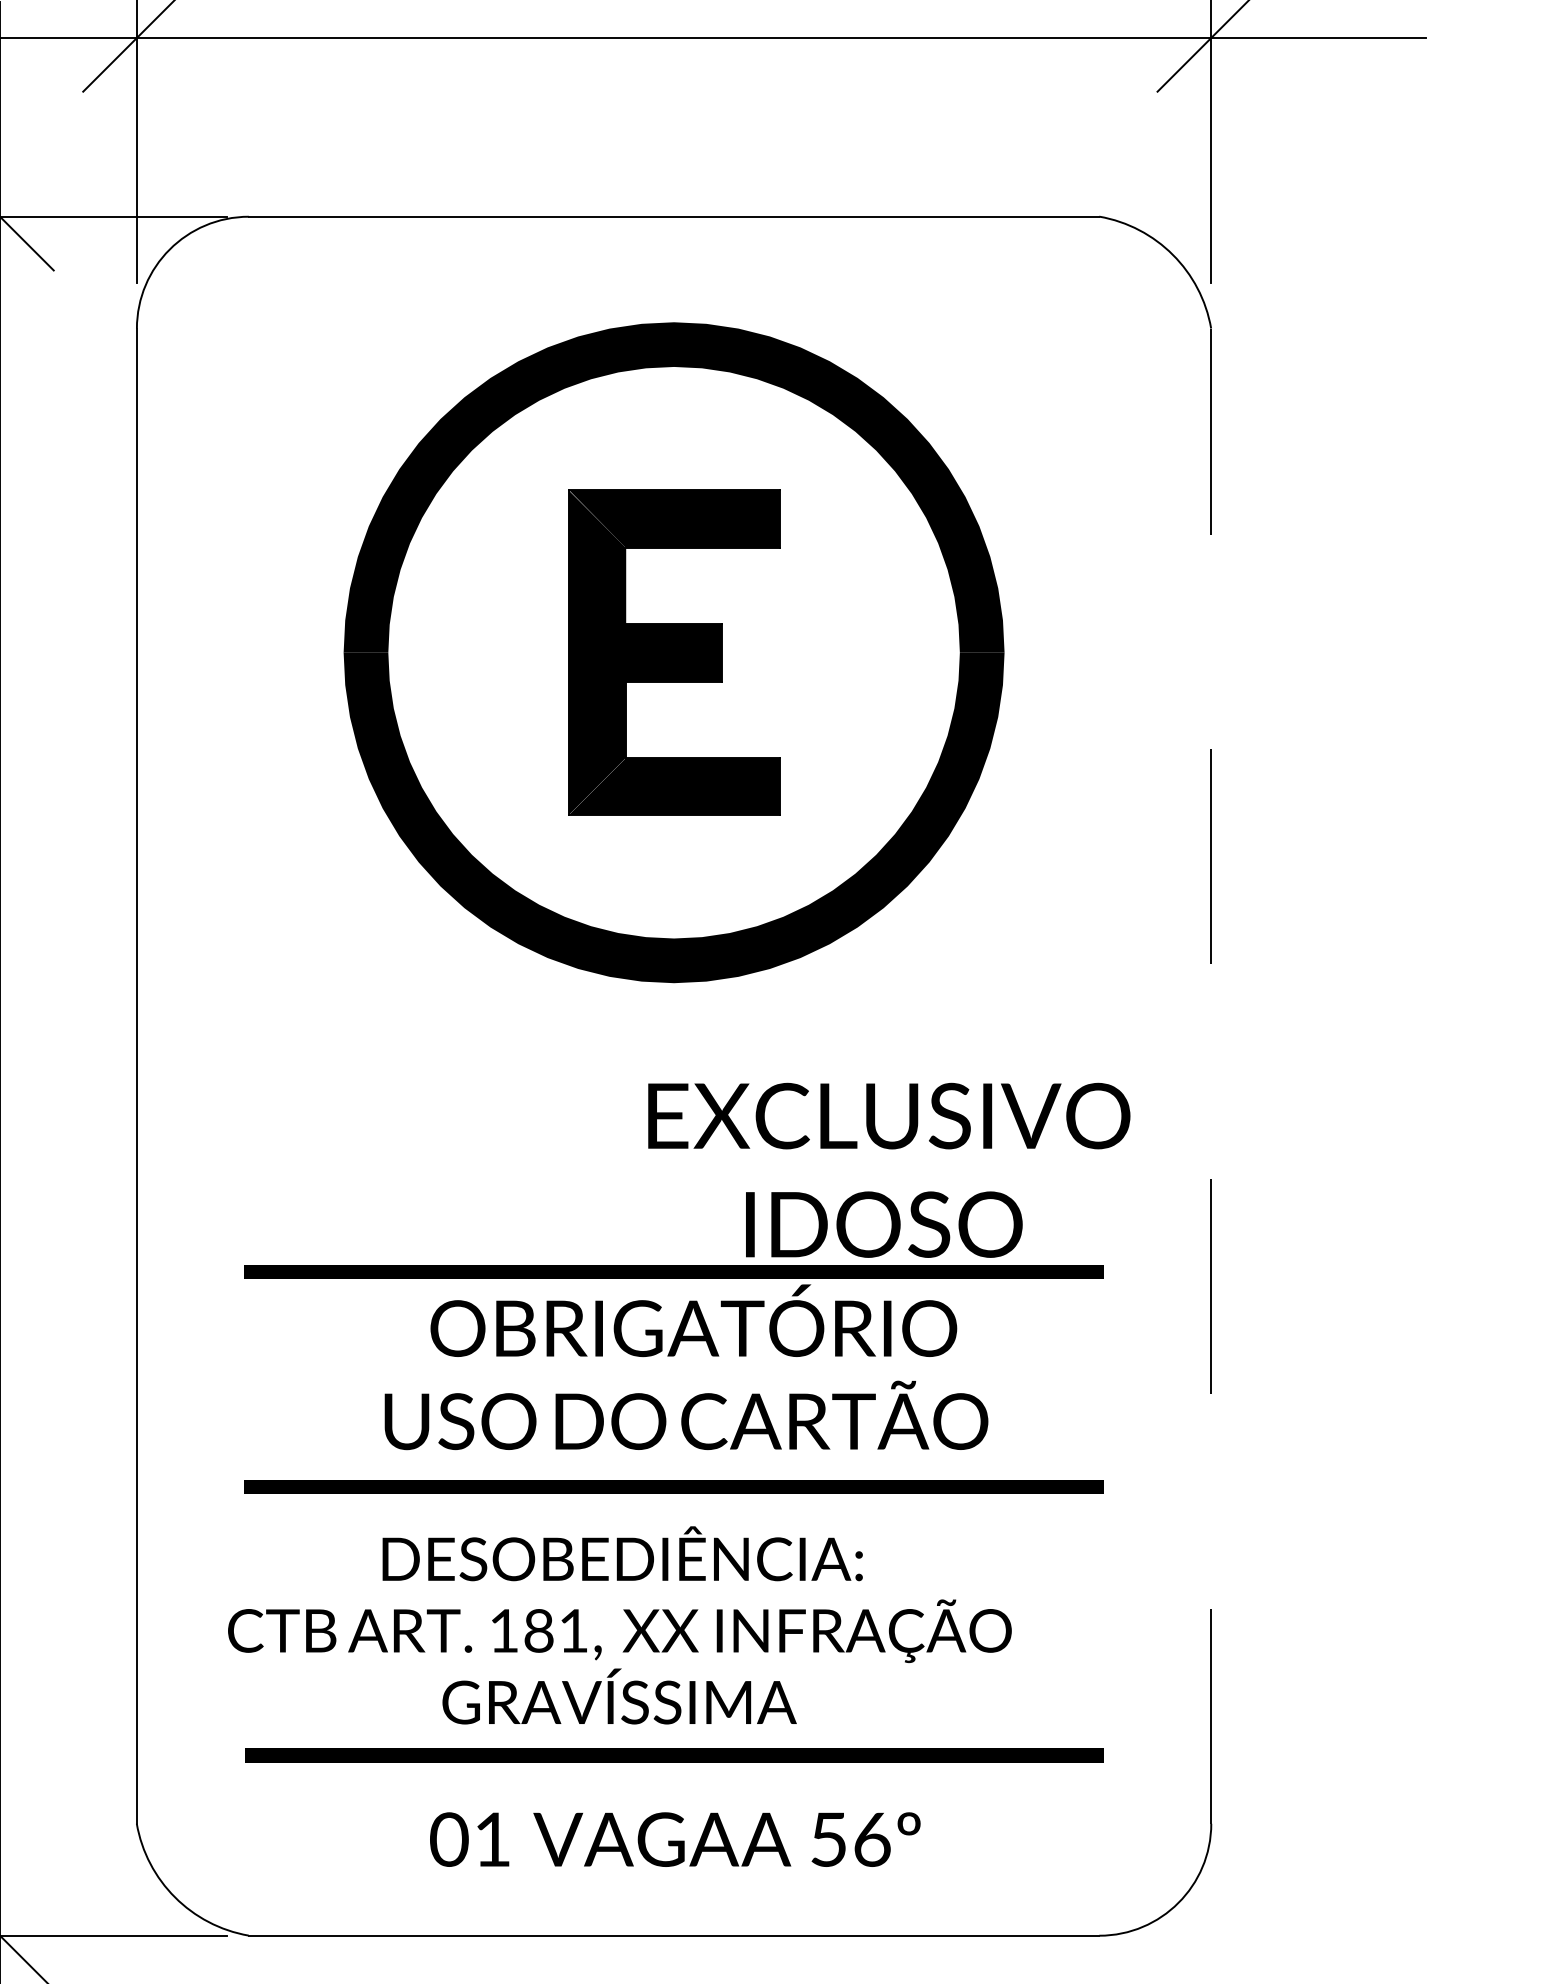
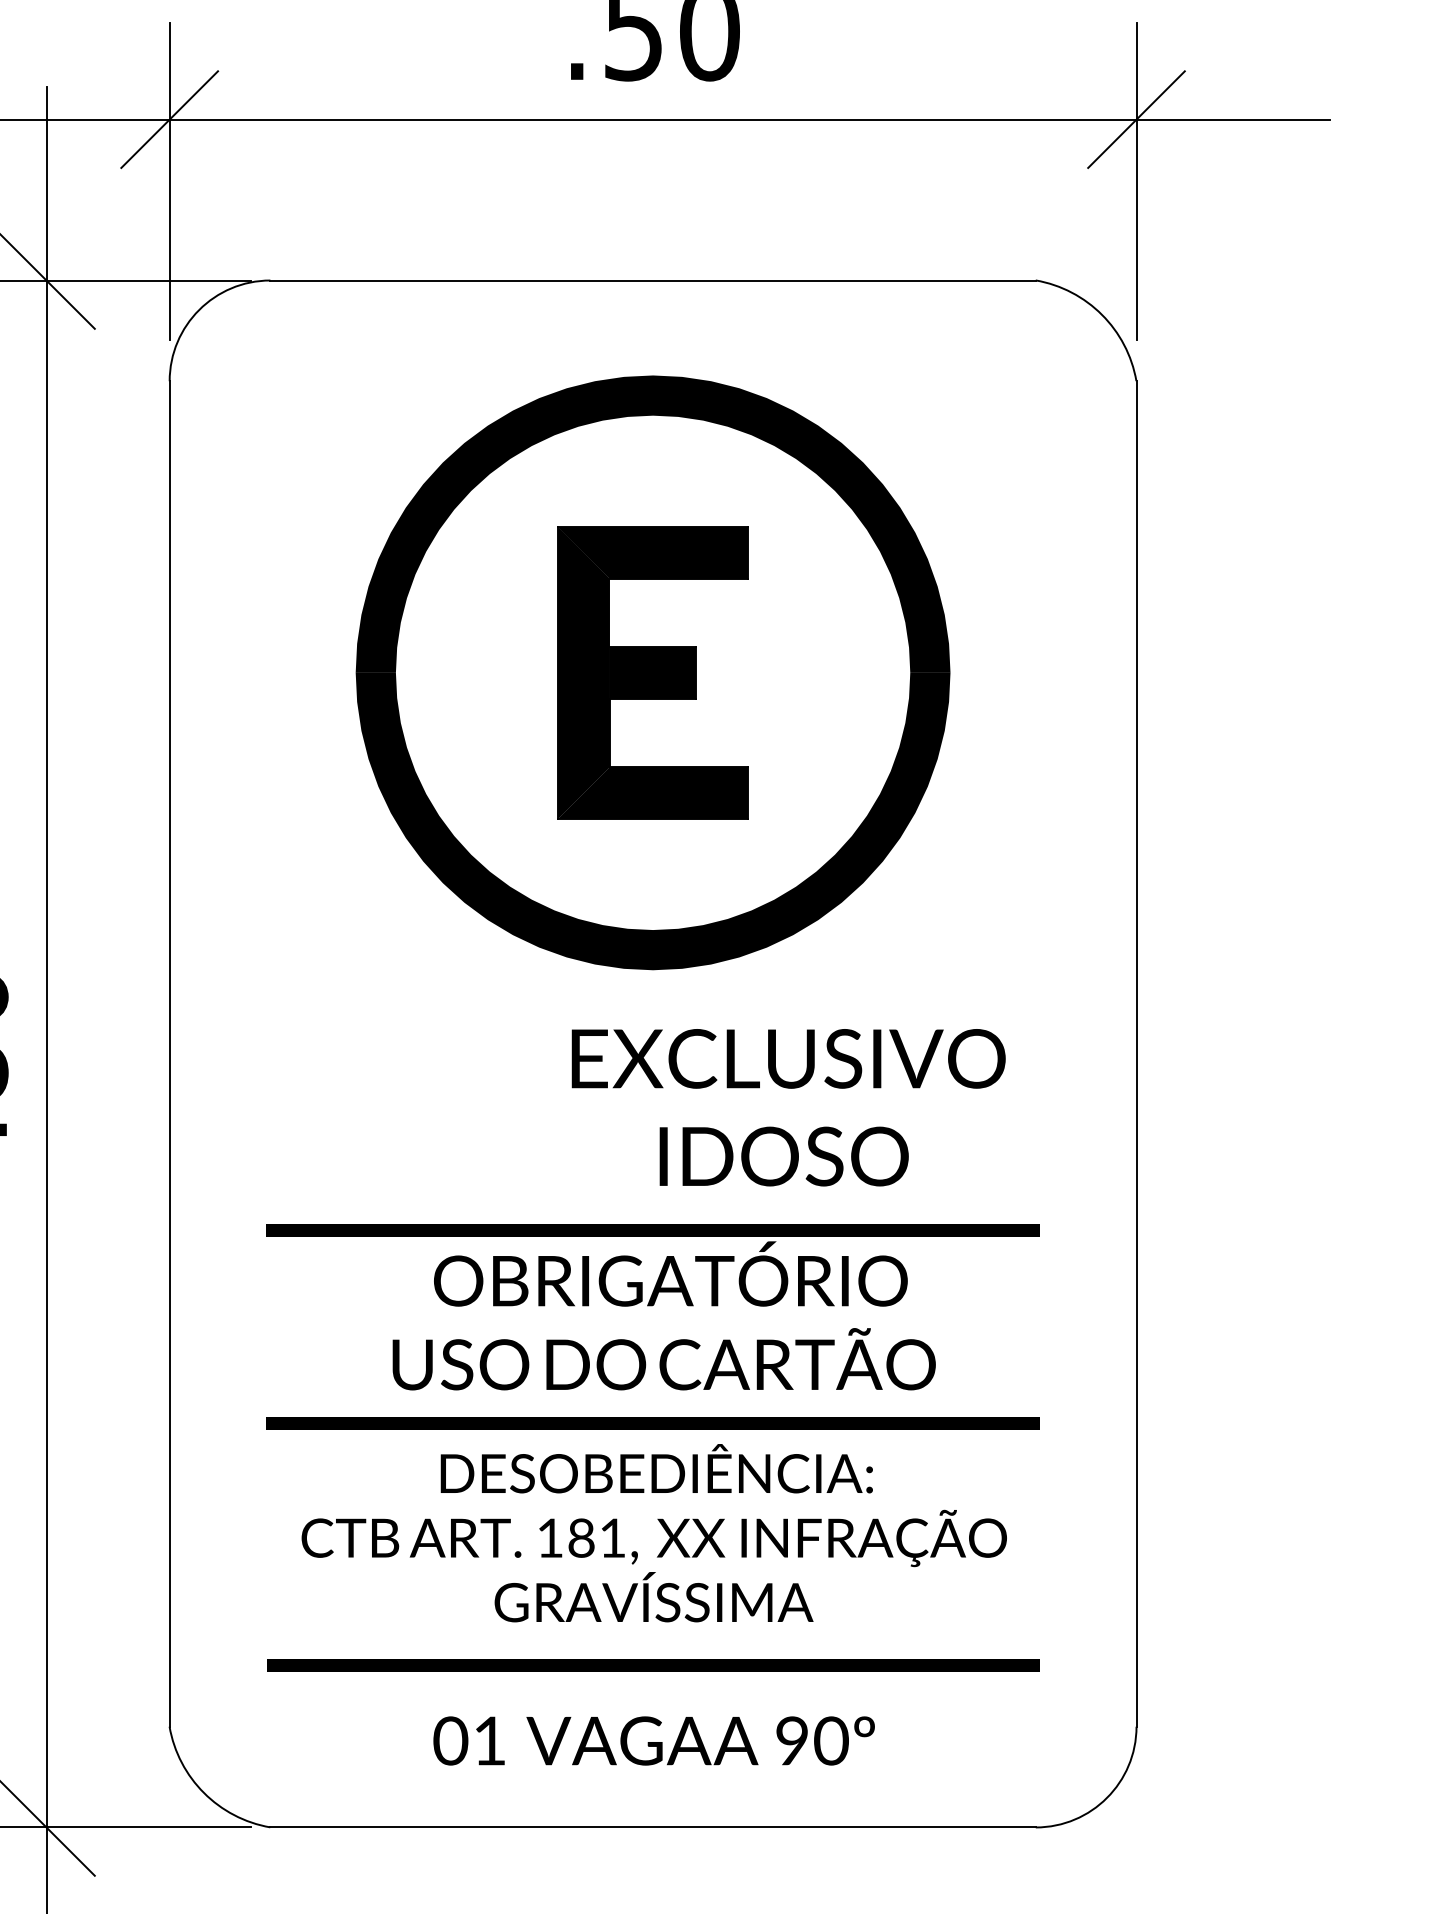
line: (1211, 1075) -> (1136, 1053), dashed -> solid
text: (889, 1170) -> (788, 1107), moved
text: (618, 1625) -> (653, 1533), moved
text: (851, 1839) -> (812, 1740), 56º -> 90º

